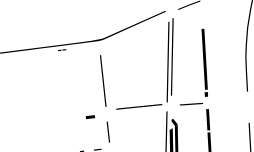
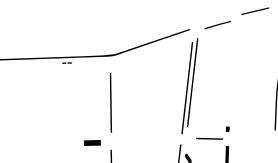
fill: (204, 58) -> (229, 87), removed
fill: (138, 106) -> (148, 135), removed
part: (90, 116) -> (92, 142), size x1.6

